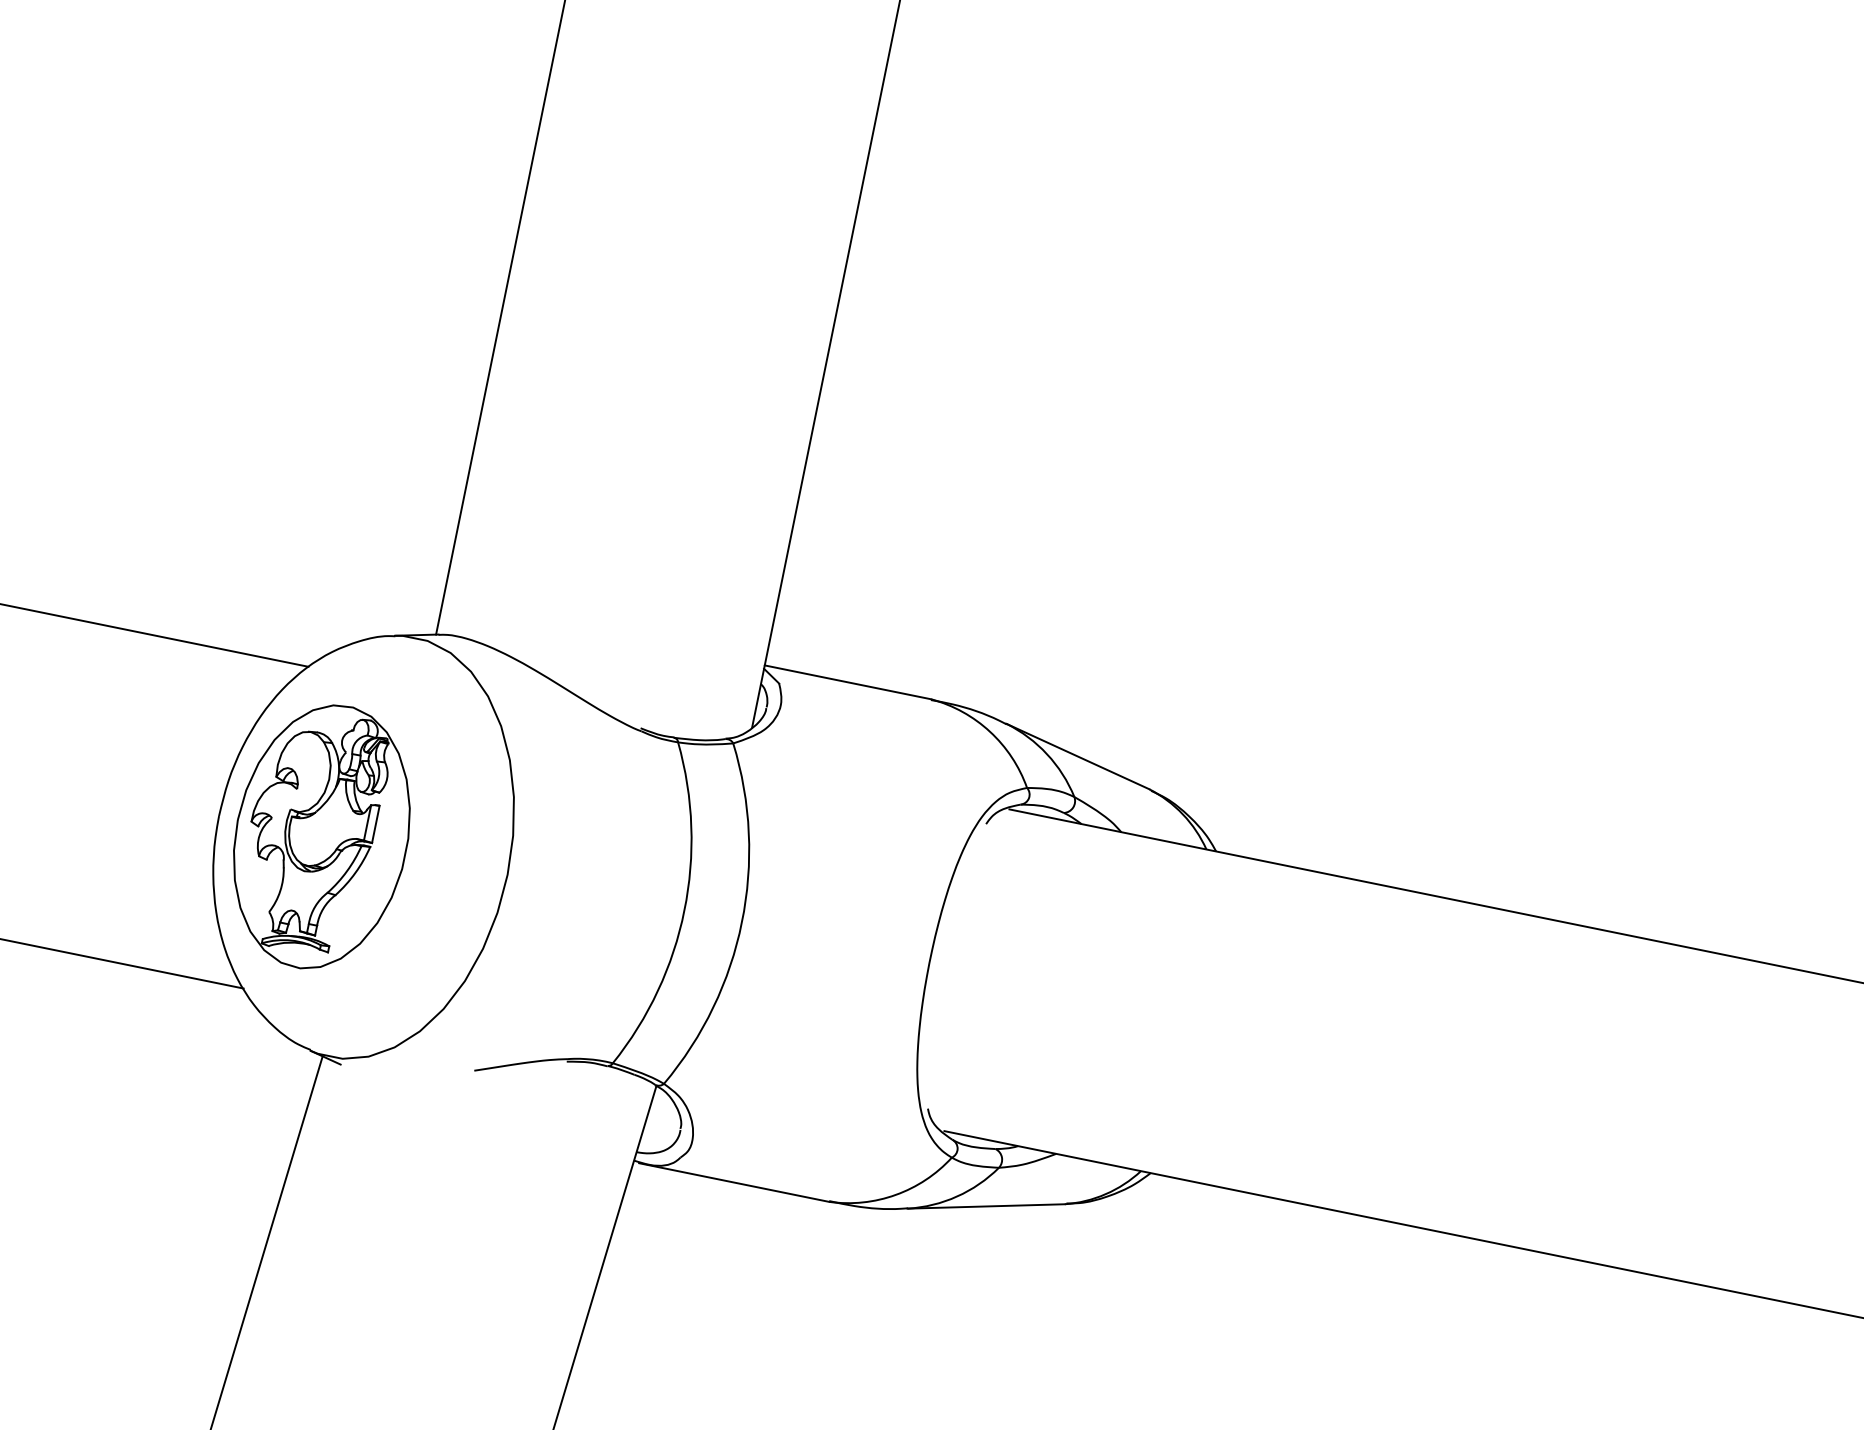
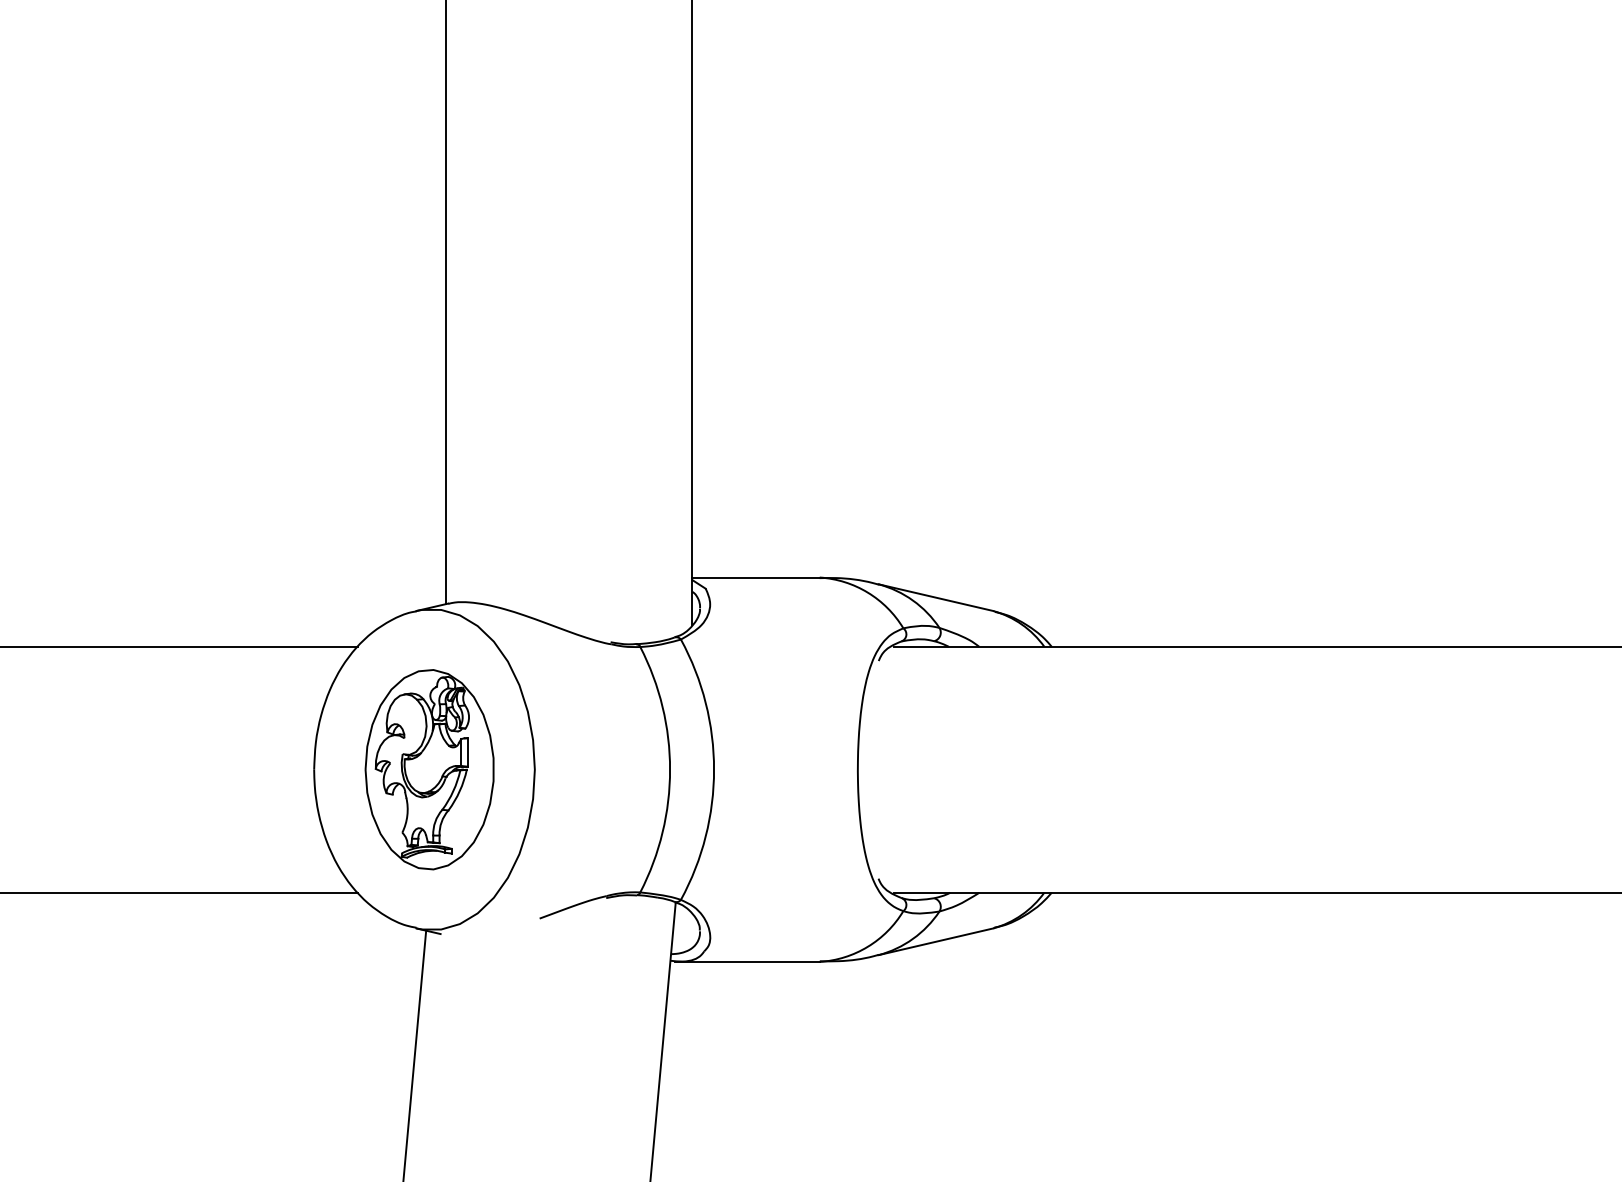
part: (321, 836) -> (429, 769), moved

